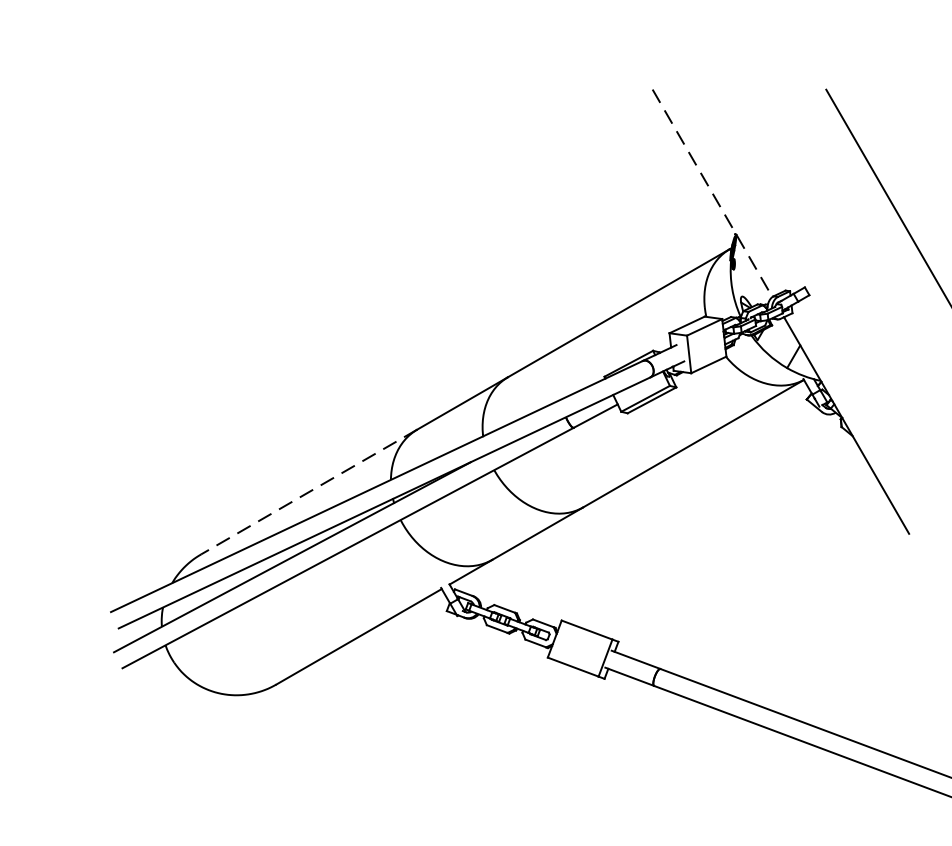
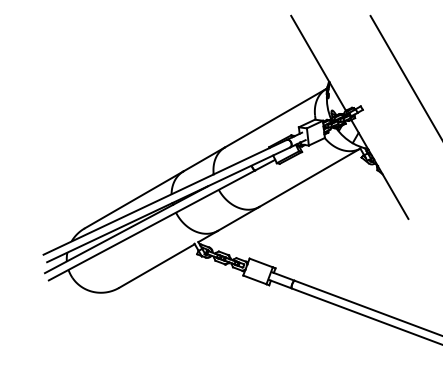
line: (712, 193) -> (318, 63), dashed -> solid
line: (307, 493) -> (133, 200), dashed -> solid

